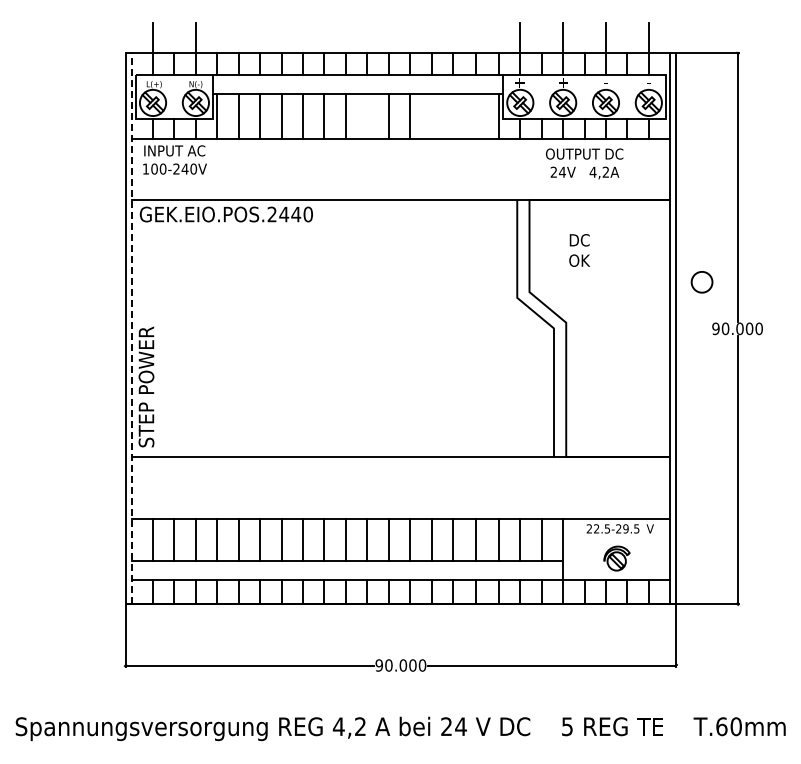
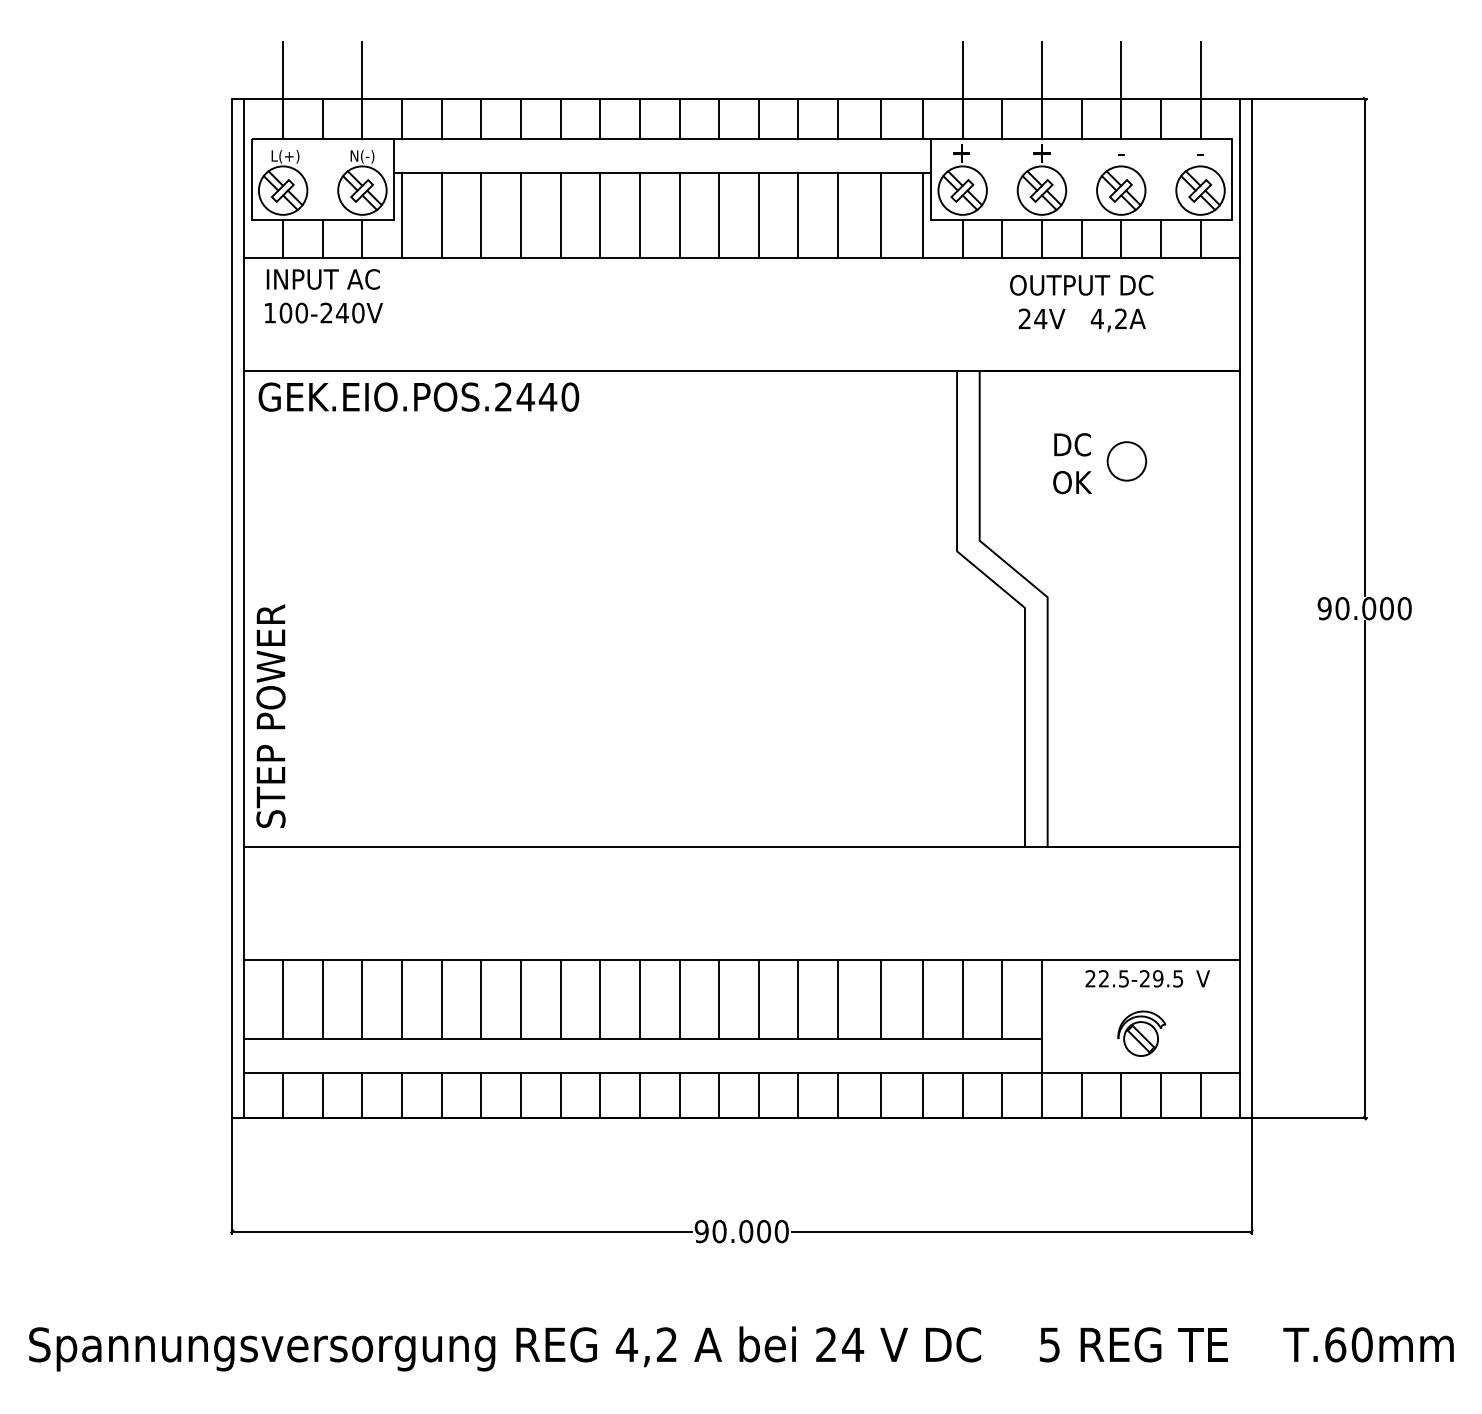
line: (367, 116) -> (679, 215), added
line: (431, 116) -> (798, 215), added
line: (452, 116) -> (837, 215), added
line: (475, 116) -> (879, 215), added
circle: (701, 282) -> (1125, 461), moved
line: (131, 328) -> (243, 608), dashed -> solid

